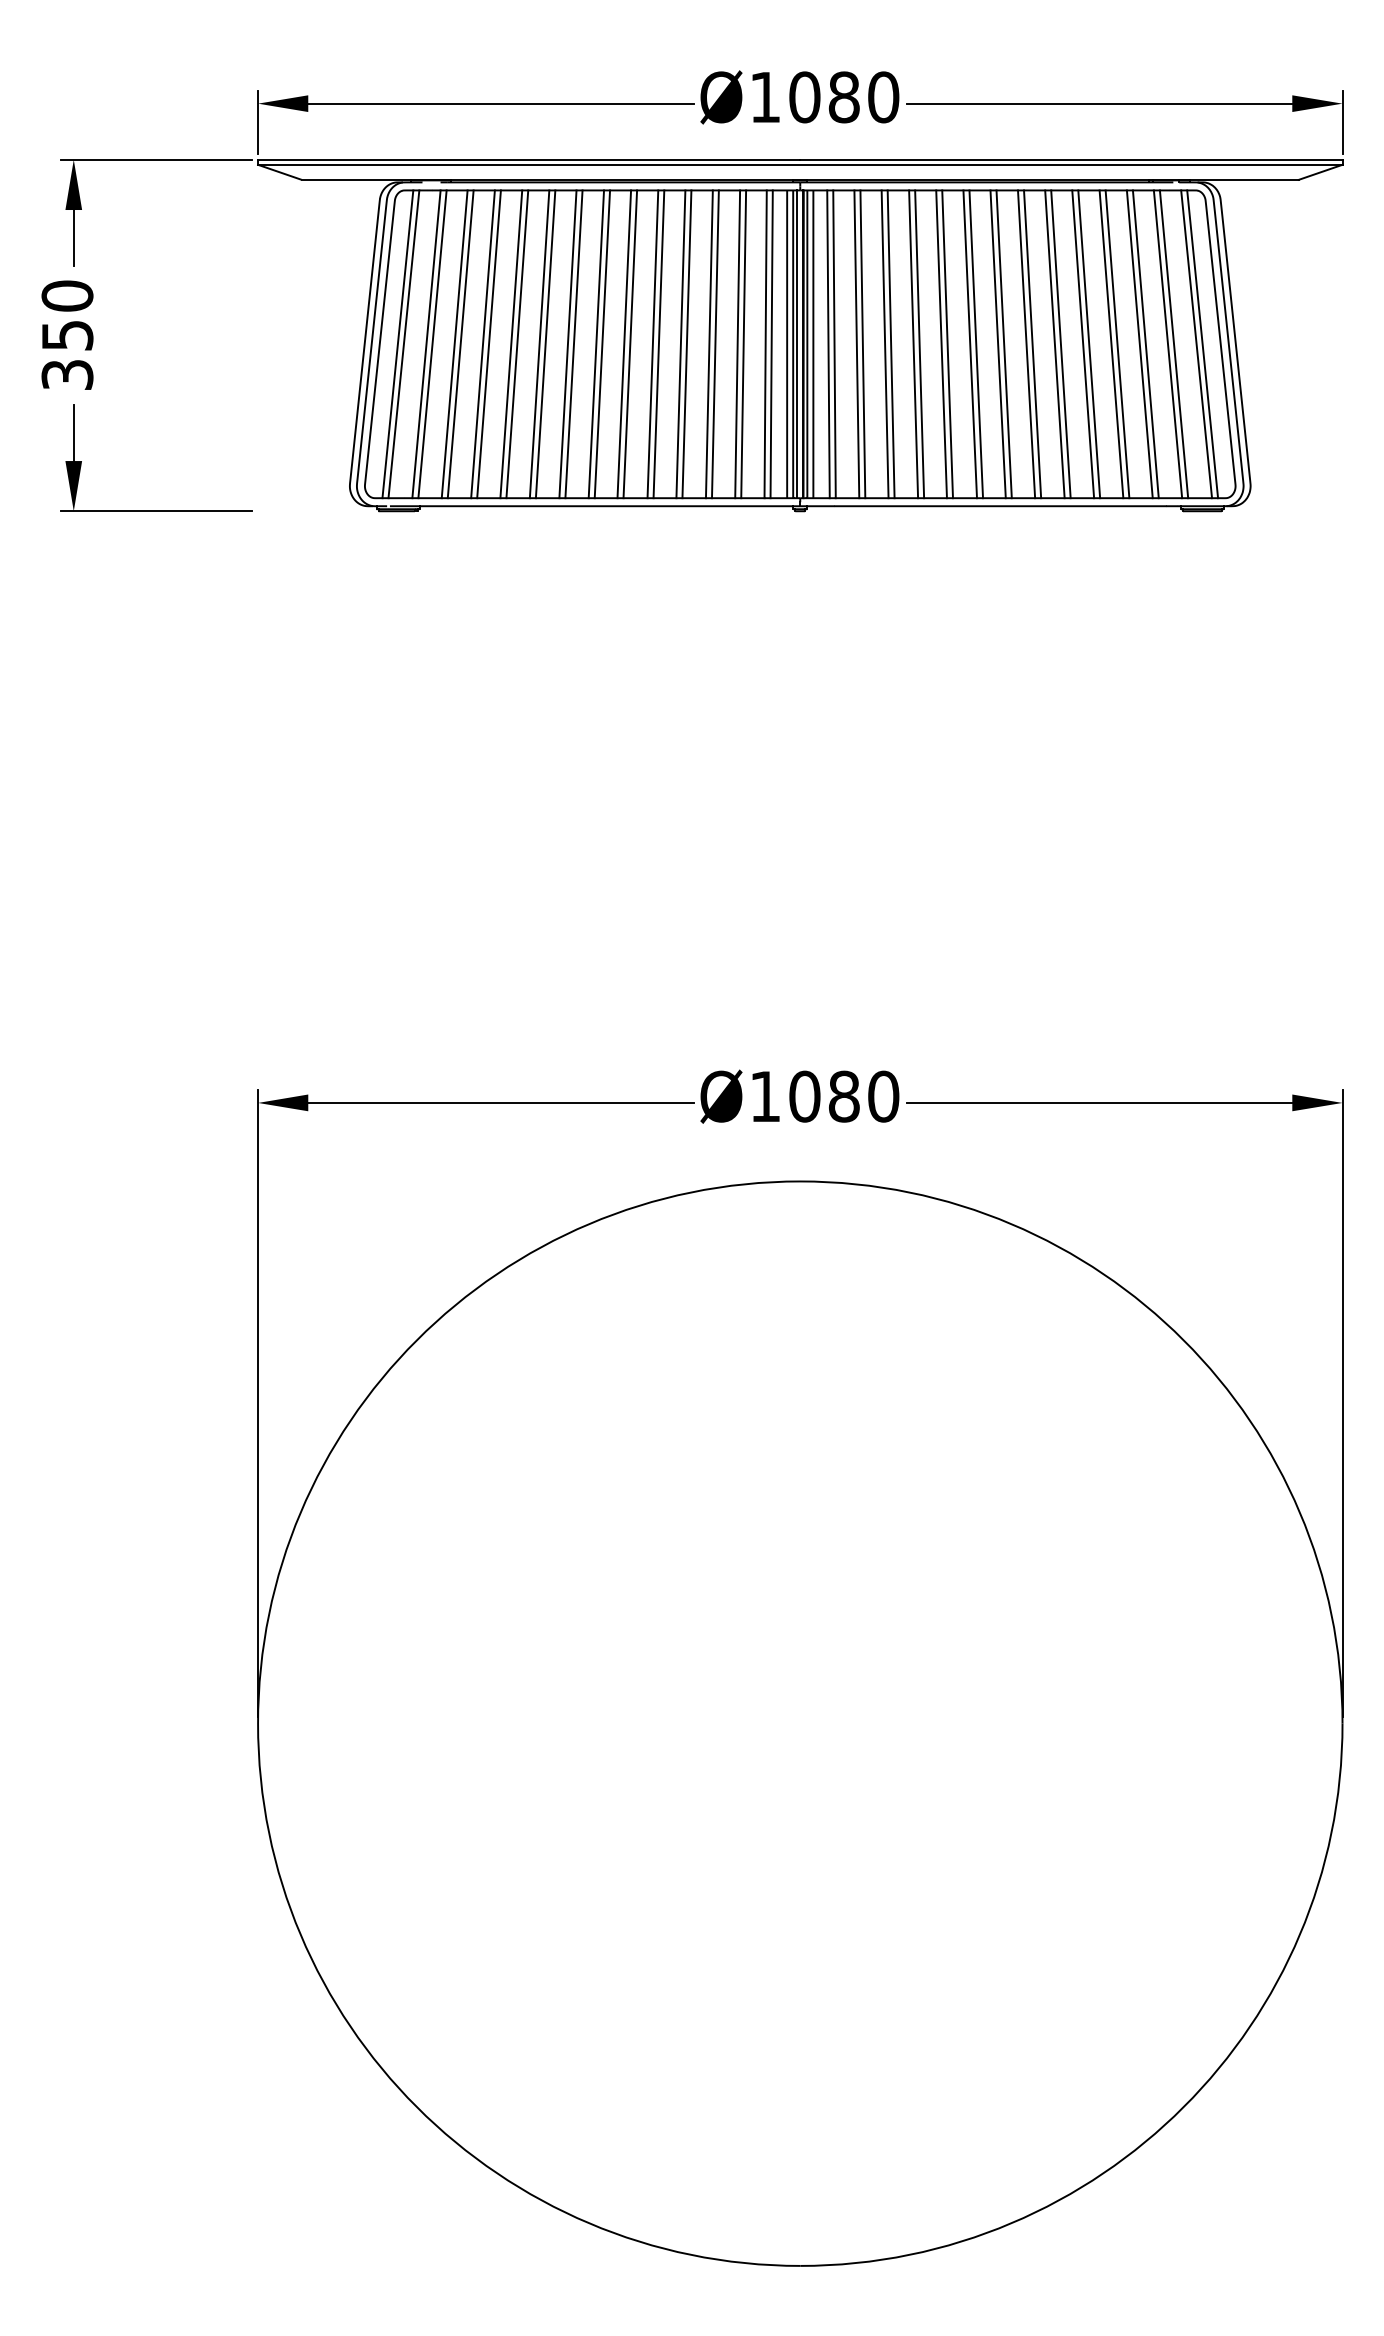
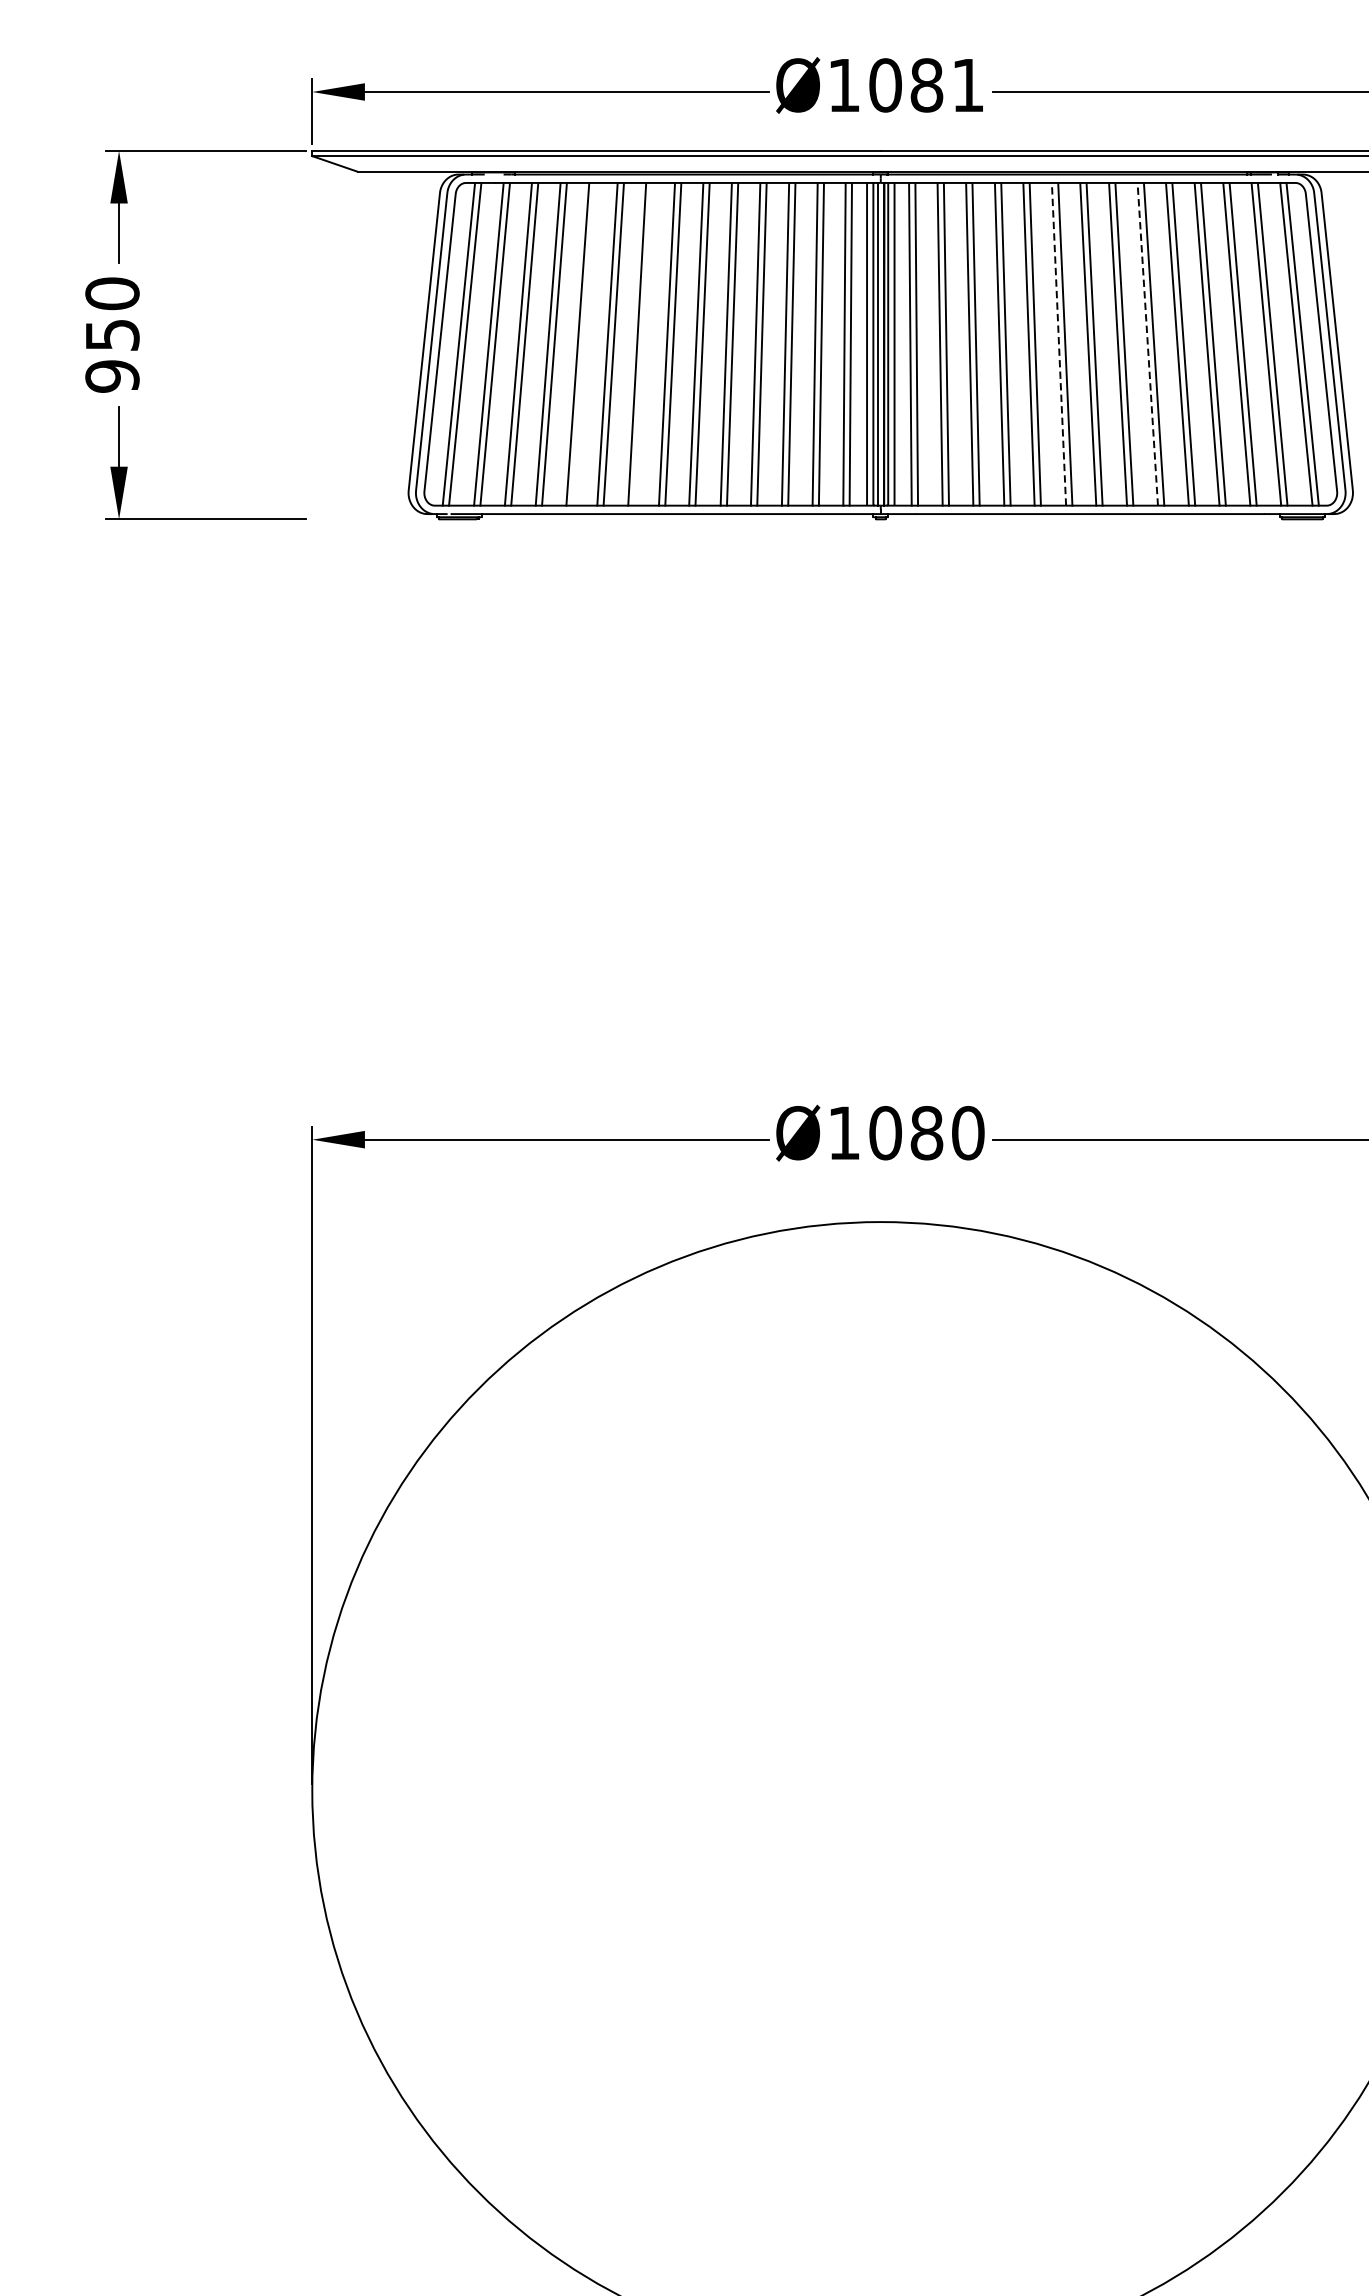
text: (883, 97) -> (968, 85), Ø1080 -> Ø1081
line: (970, 343) -> (1059, 343), solid -> dashed
line: (1054, 343) -> (1147, 343), solid -> dashed
line: (517, 344) -> (584, 344), removed
line: (573, 344) -> (643, 344), removed
text: (67, 374) -> (112, 375), 350 -> 950

